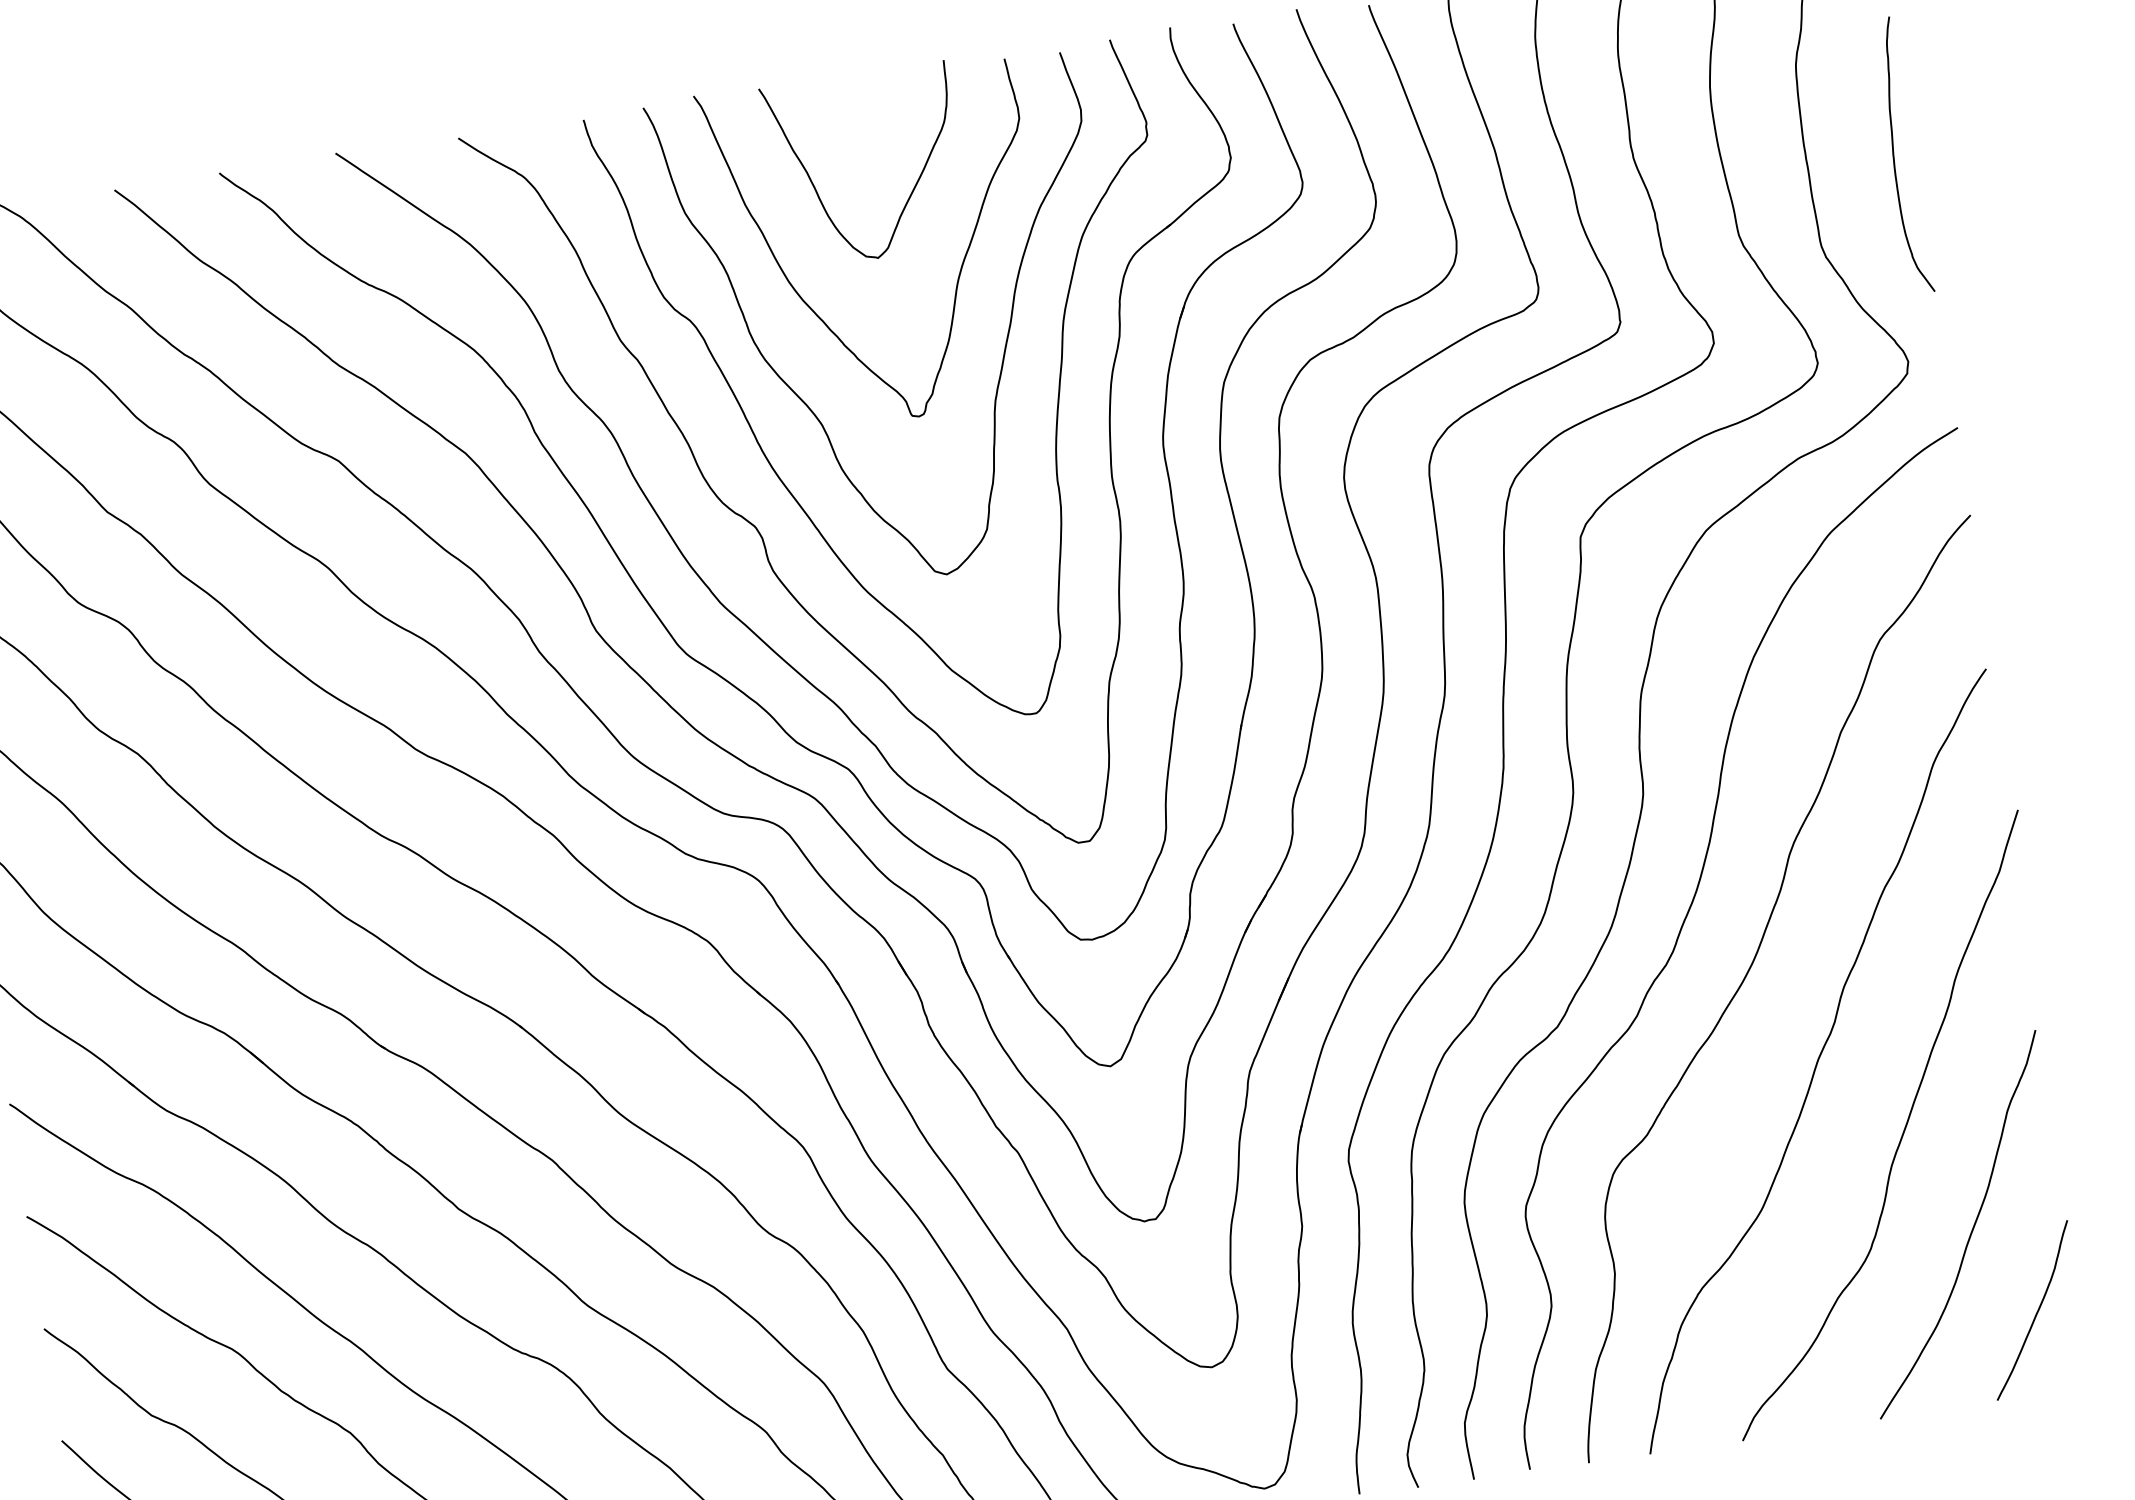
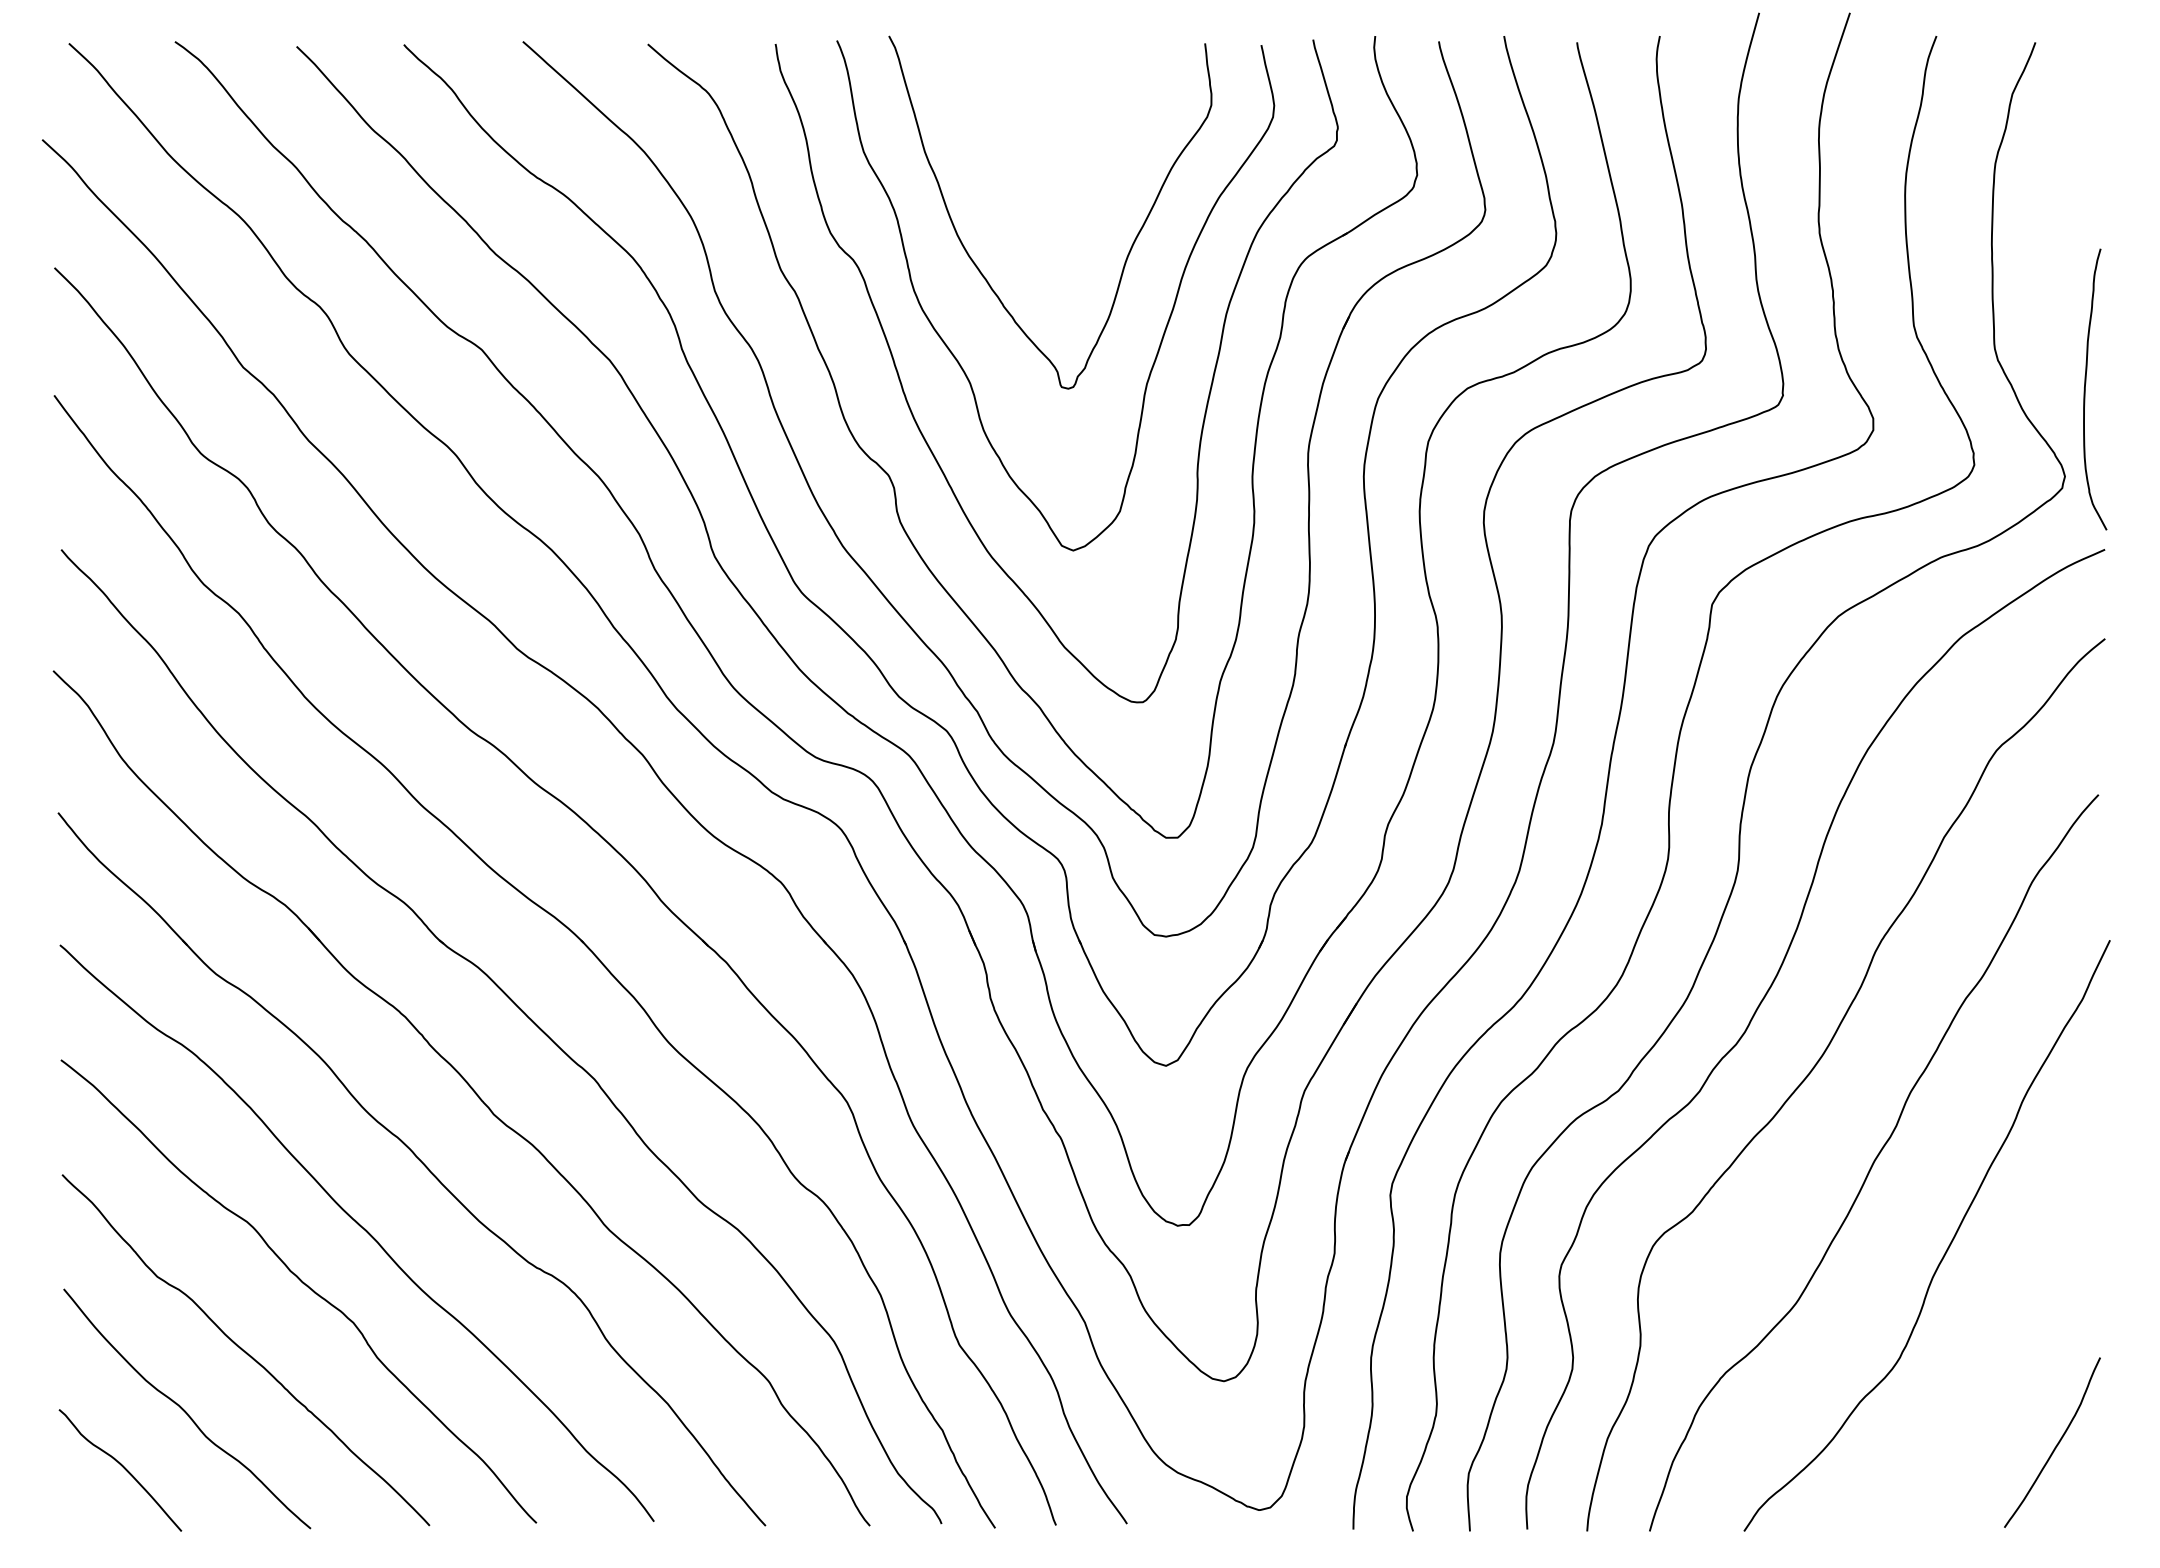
curve: (1894, 156) -> (2085, 389), moved
curve: (816, 188) -> (998, 146), removed
curve: (1971, 1228) -> (2003, 1352), removed

